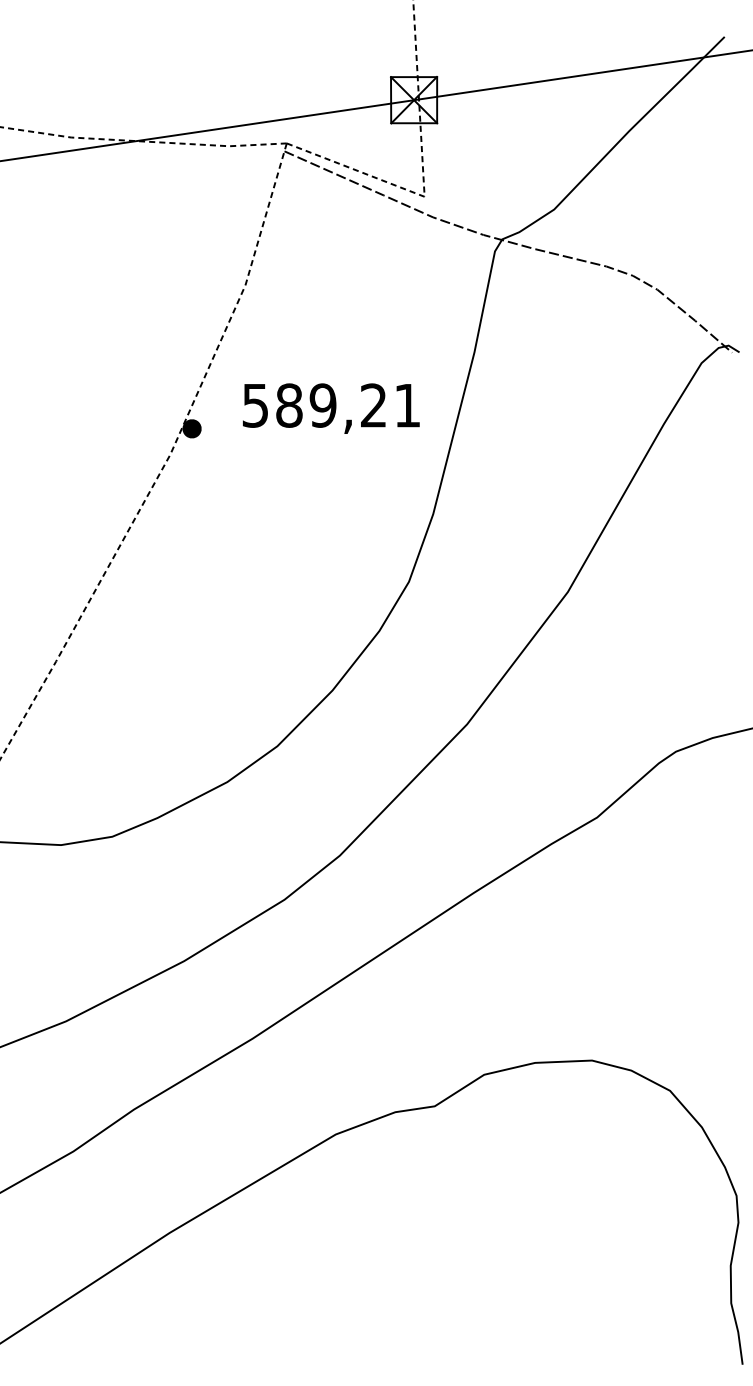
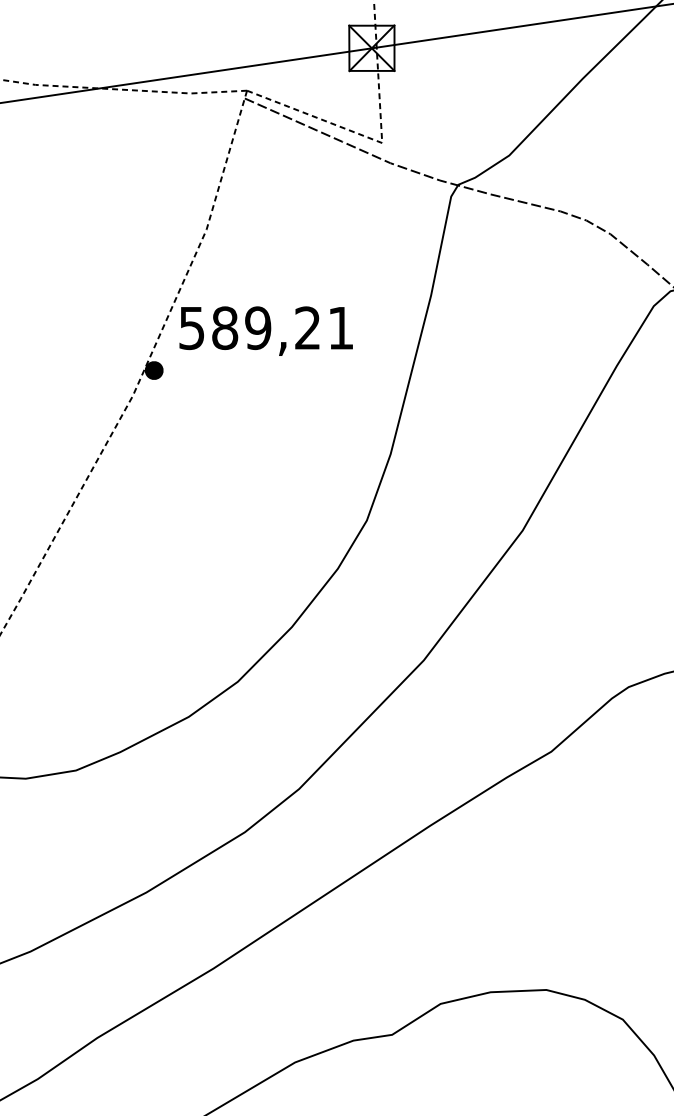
text: (331, 408) -> (266, 331), moved

